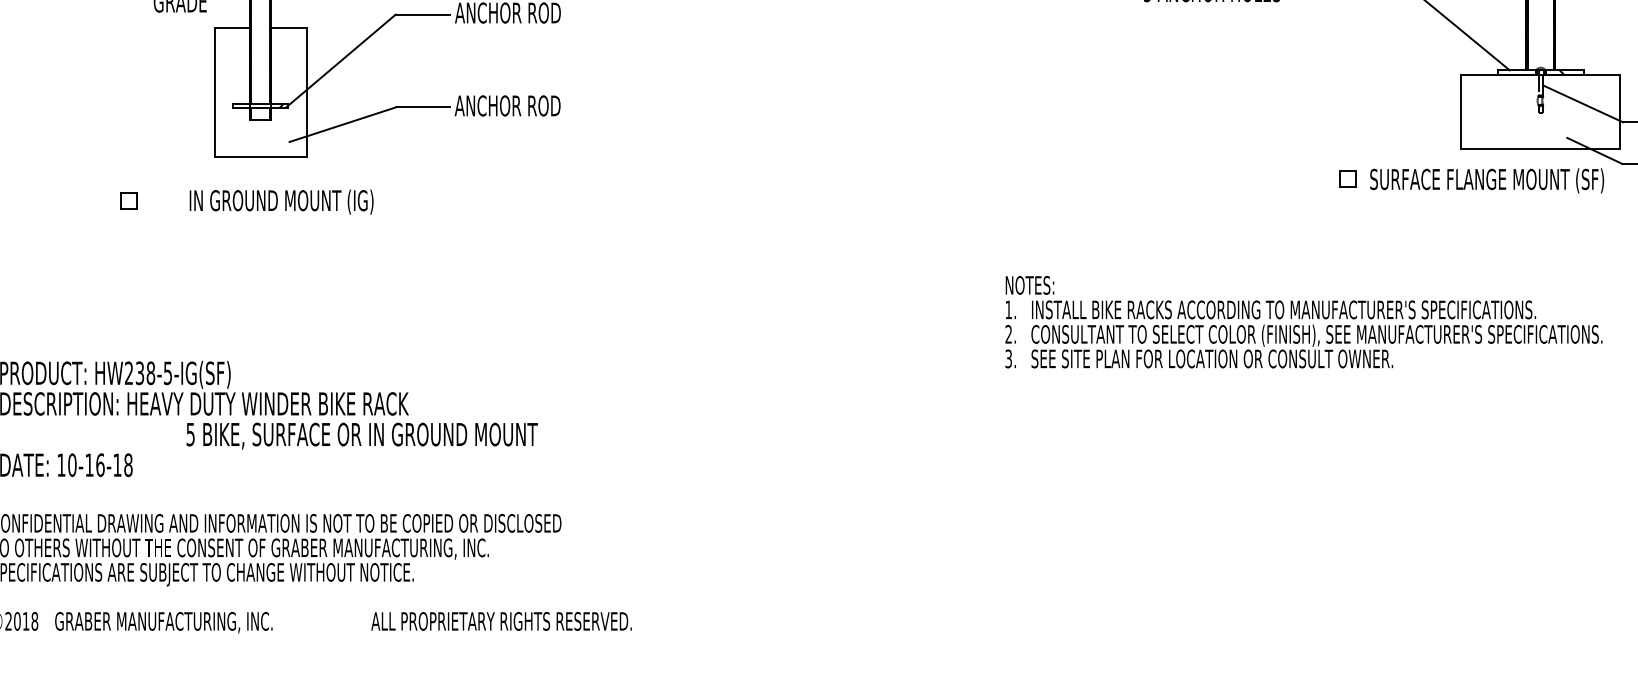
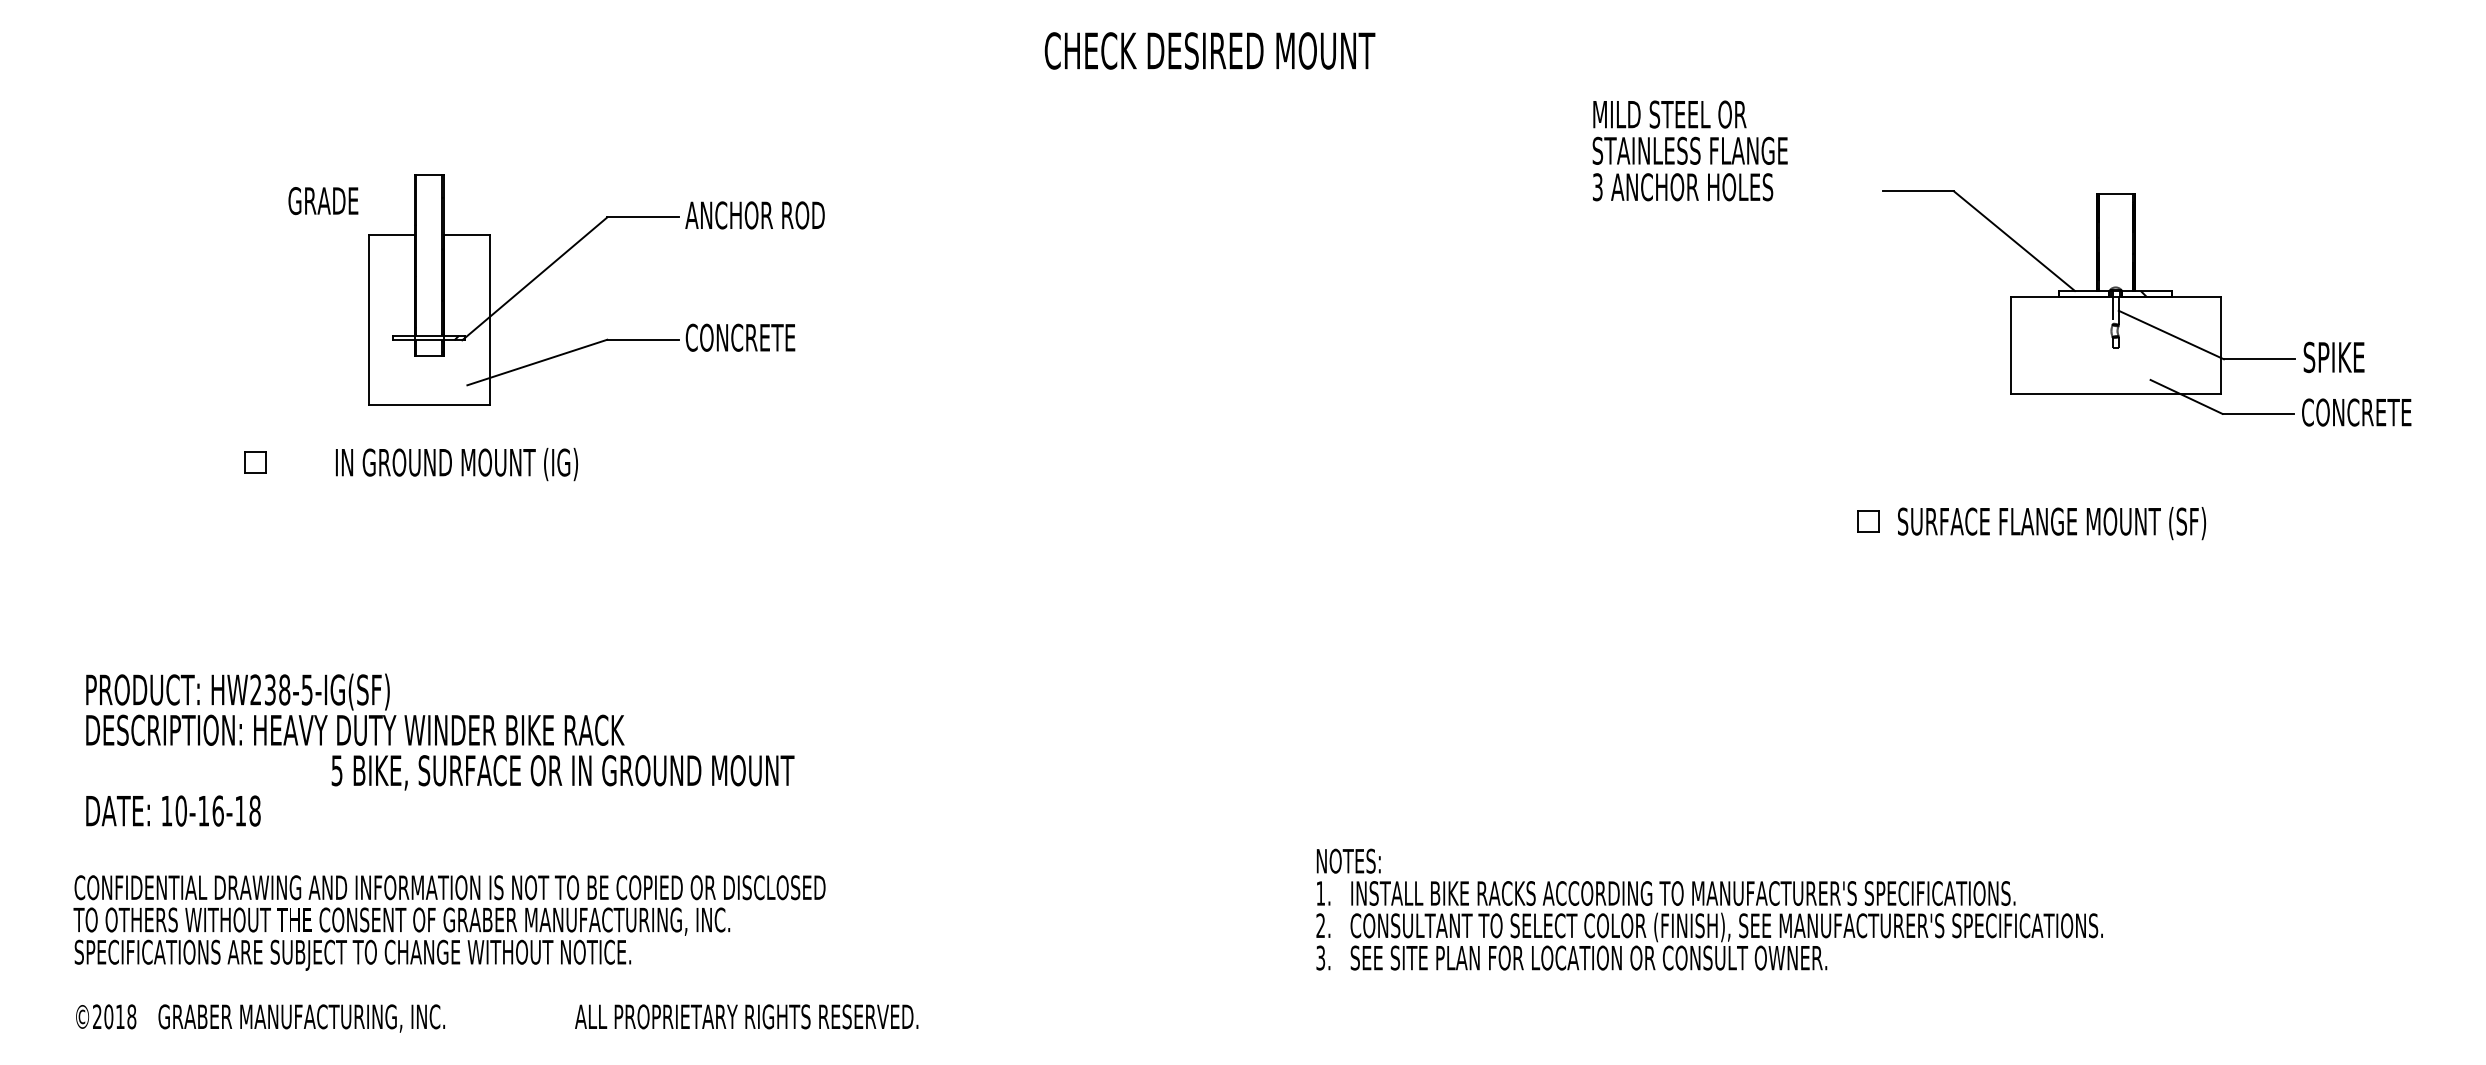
text: (507, 105) -> (754, 337), ANCHOR ROD -> CONCRETE
part: (1471, 180) -> (2031, 523), moved
text: (1303, 322) -> (1709, 909), moved

